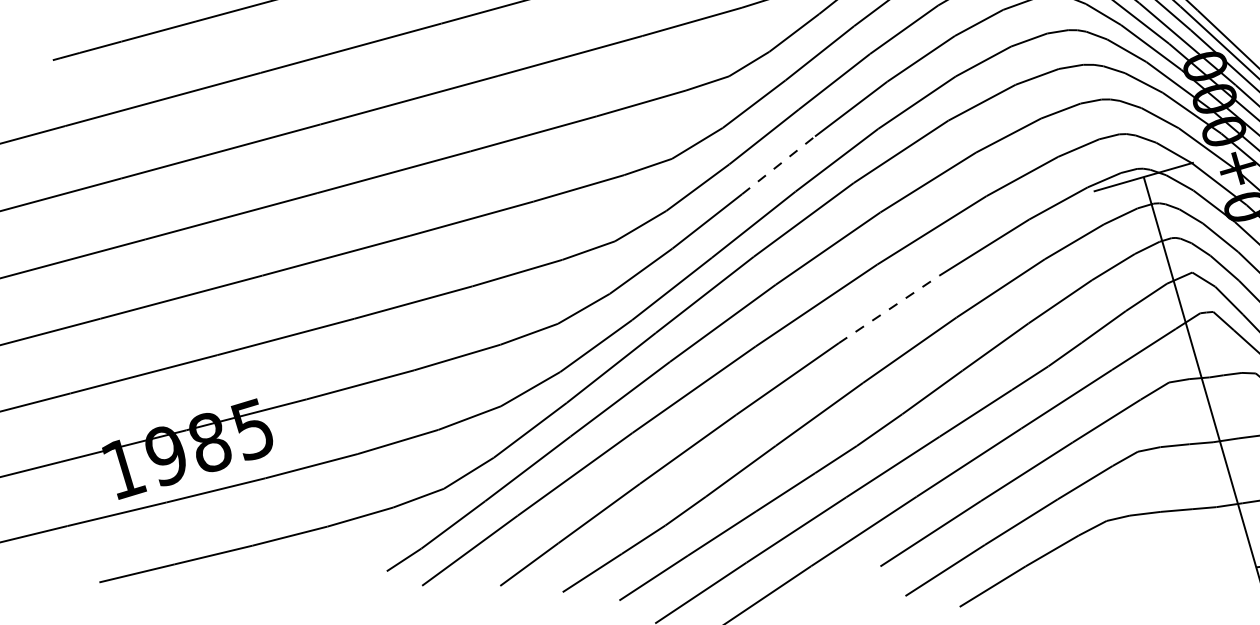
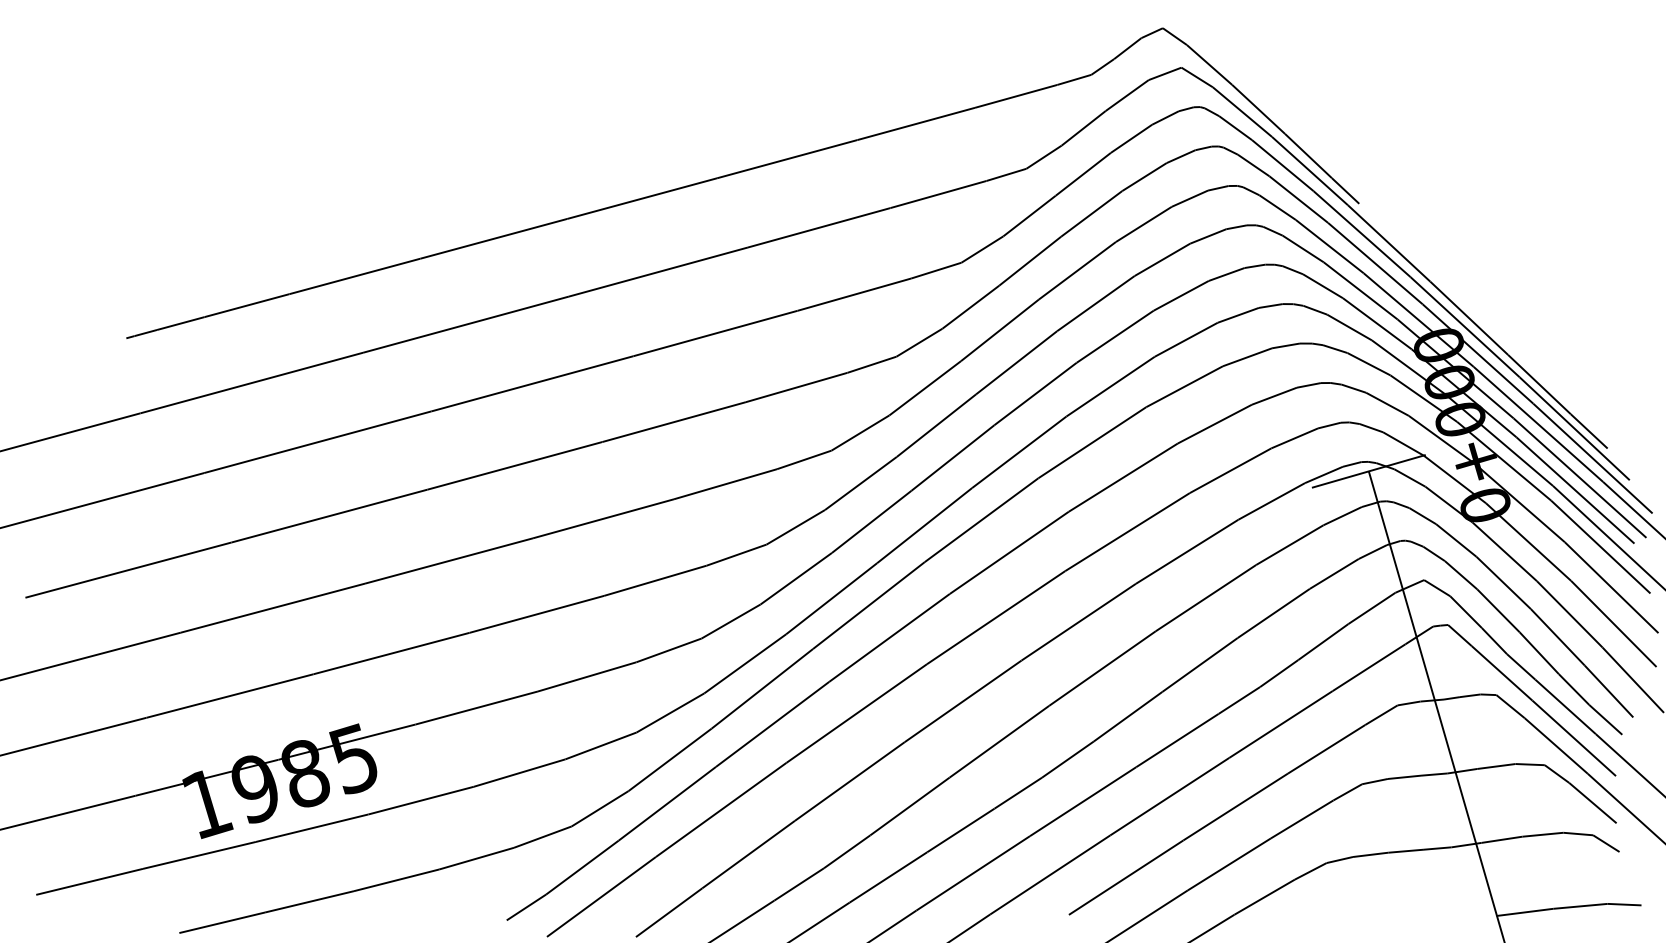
line: (778, 165) -> (952, 458), dashed -> solid
line: (888, 309) -> (1078, 622), dashed -> solid

